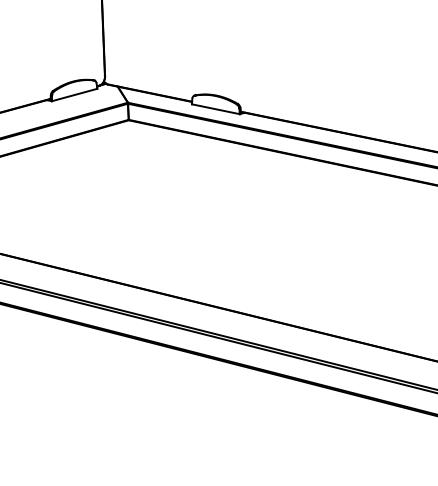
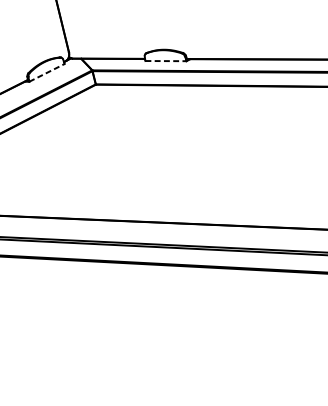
line: (74, 95) -> (46, 73), solid -> dashed
line: (216, 109) -> (166, 61), solid -> dashed

